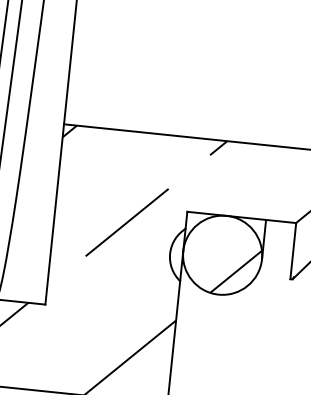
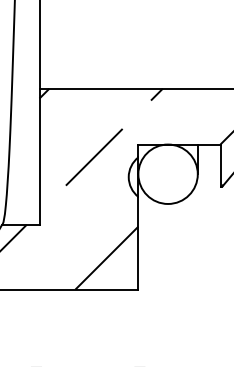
hatch: (236, 271) -> (179, 185), removed

